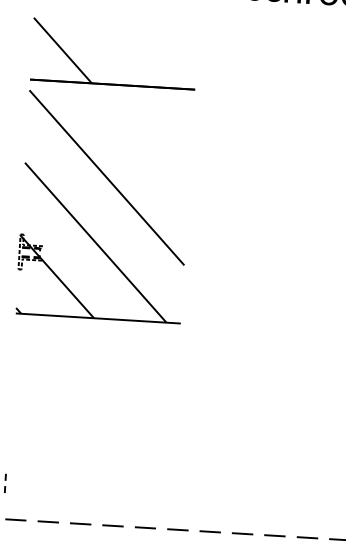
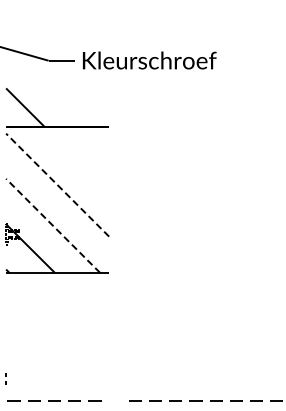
line: (106, 178) -> (57, 185), solid -> dashed
line: (96, 242) -> (53, 225), solid -> dashed
line: (178, 528) -> (115, 400), removed

